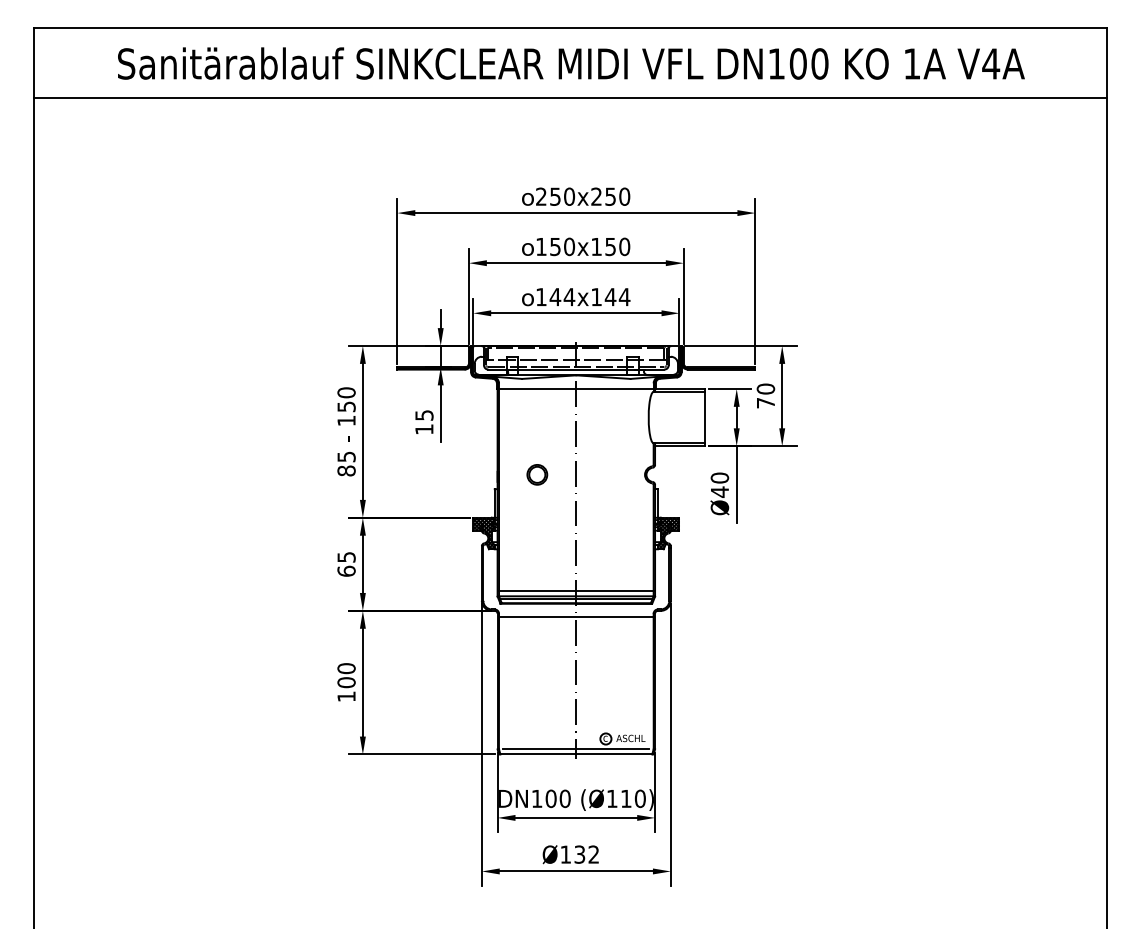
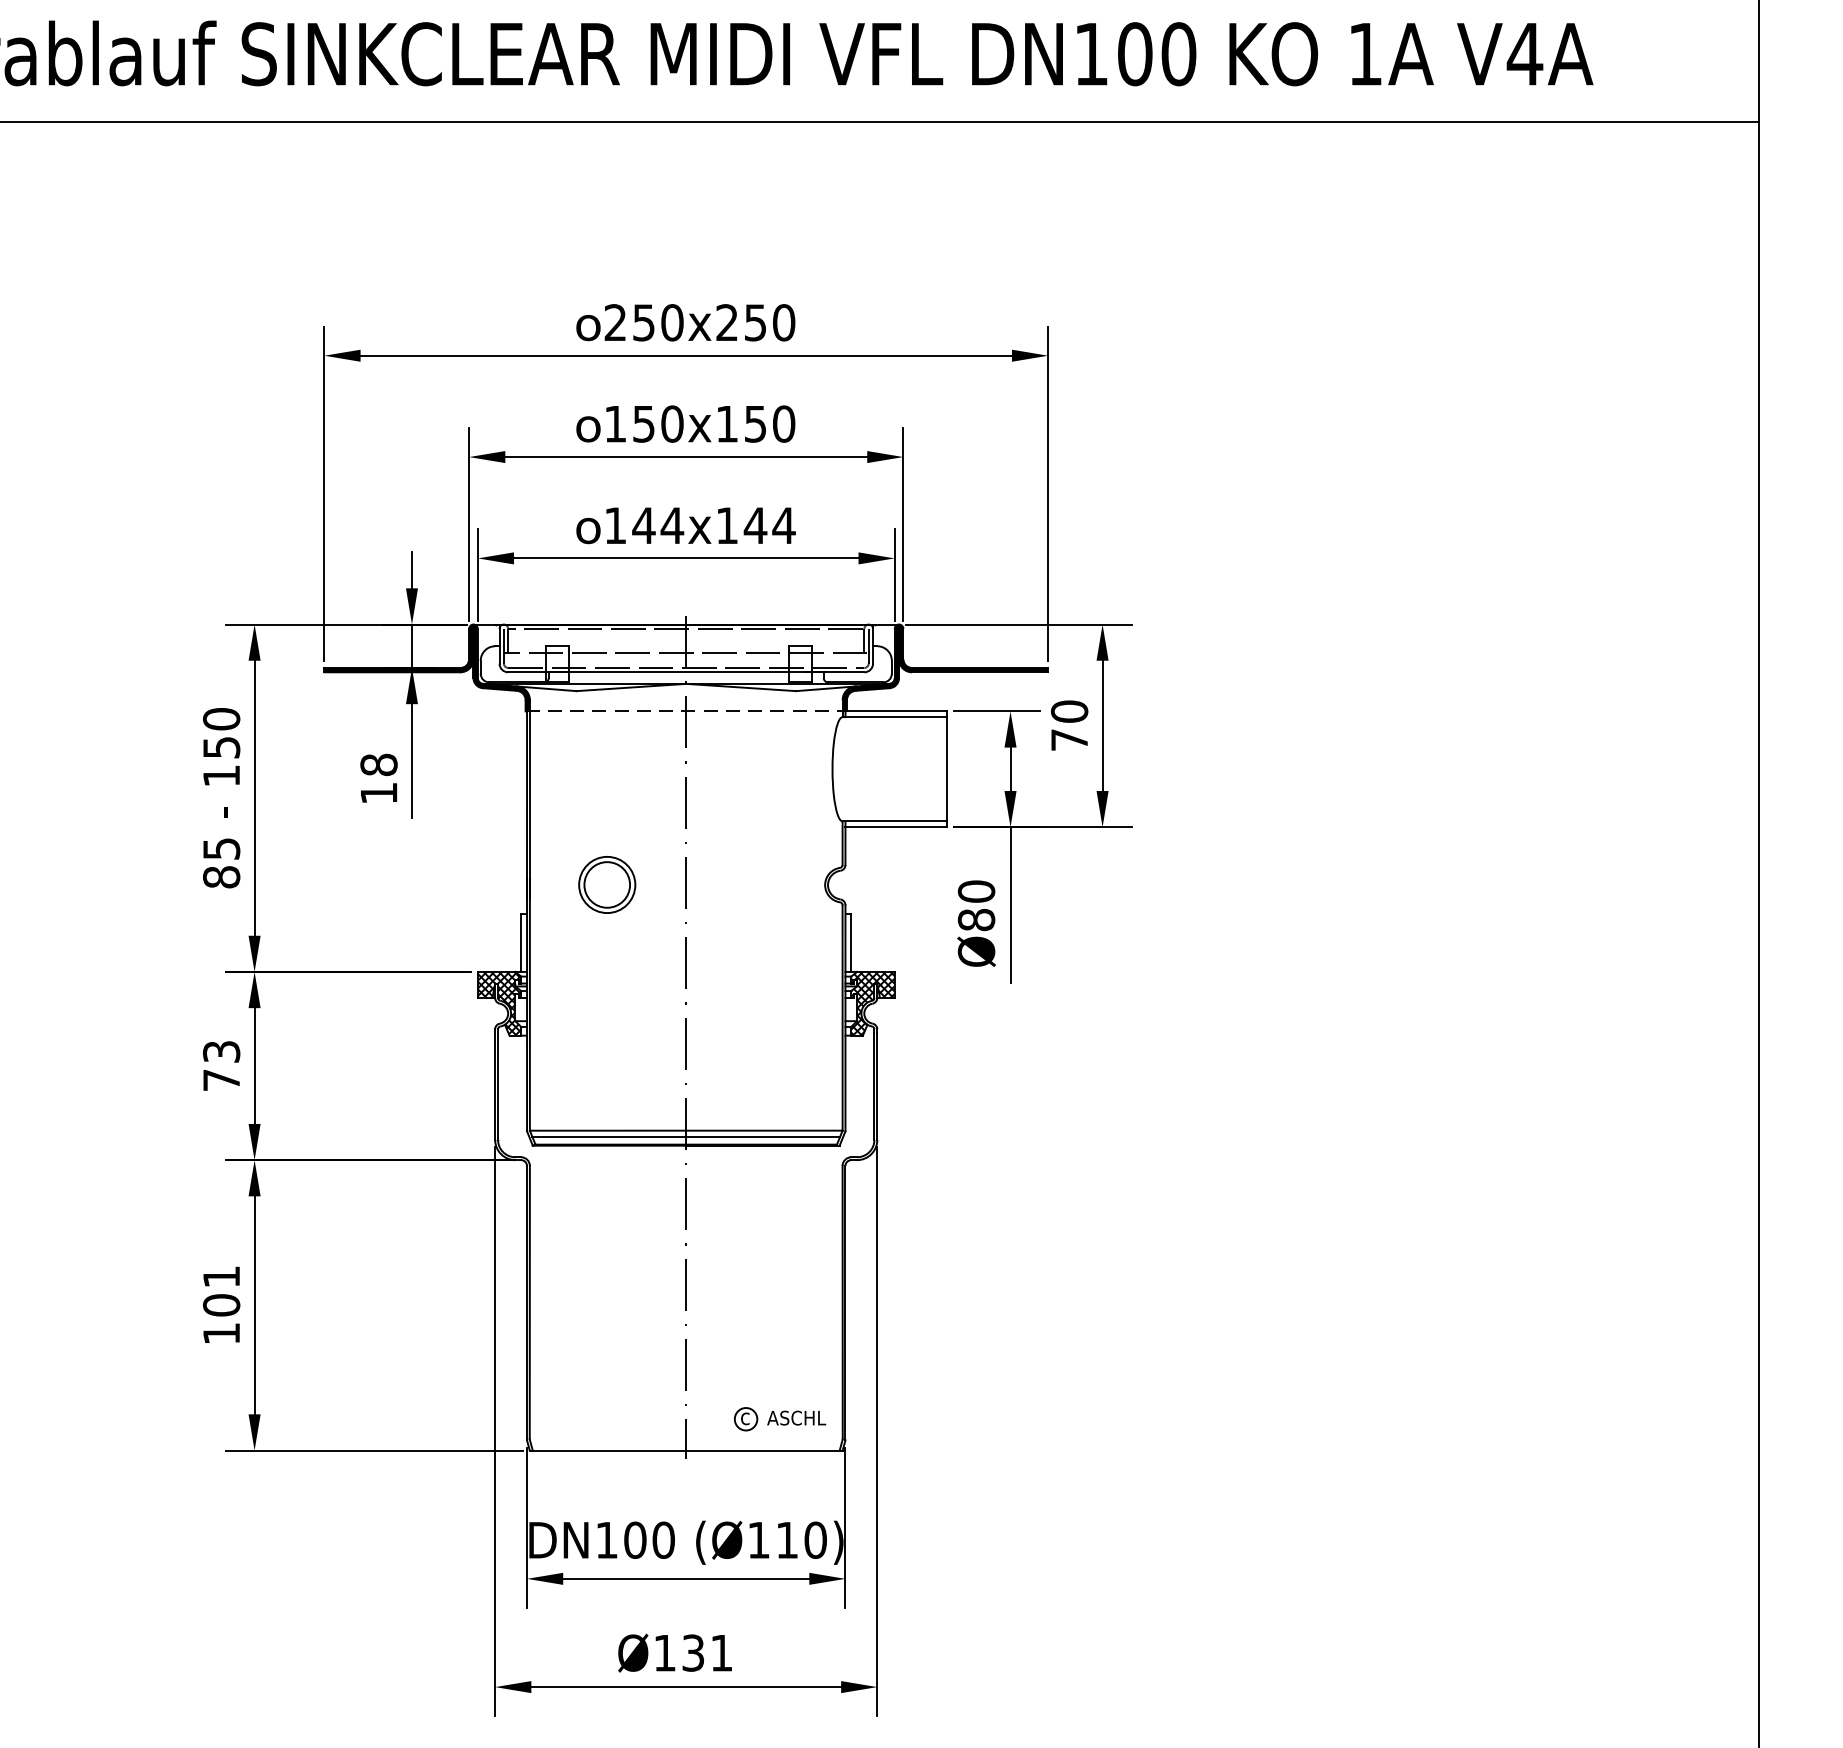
line: (576, 388) -> (686, 710), solid -> dashed
text: (424, 415) -> (379, 765), 15 -> 18
part: (537, 474) -> (607, 884), size x1.4
text: (719, 491) -> (975, 918), Ø40 -> Ø80
text: (346, 564) -> (221, 1066), 65 -> 73
line: (576, 590) -> (686, 1118), removed
line: (576, 616) -> (686, 1171), removed
text: (346, 668) -> (221, 1276), 100 -> 101
line: (576, 748) -> (686, 1438), removed
text: (593, 854) -> (720, 1652), Ø132 -> Ø131

